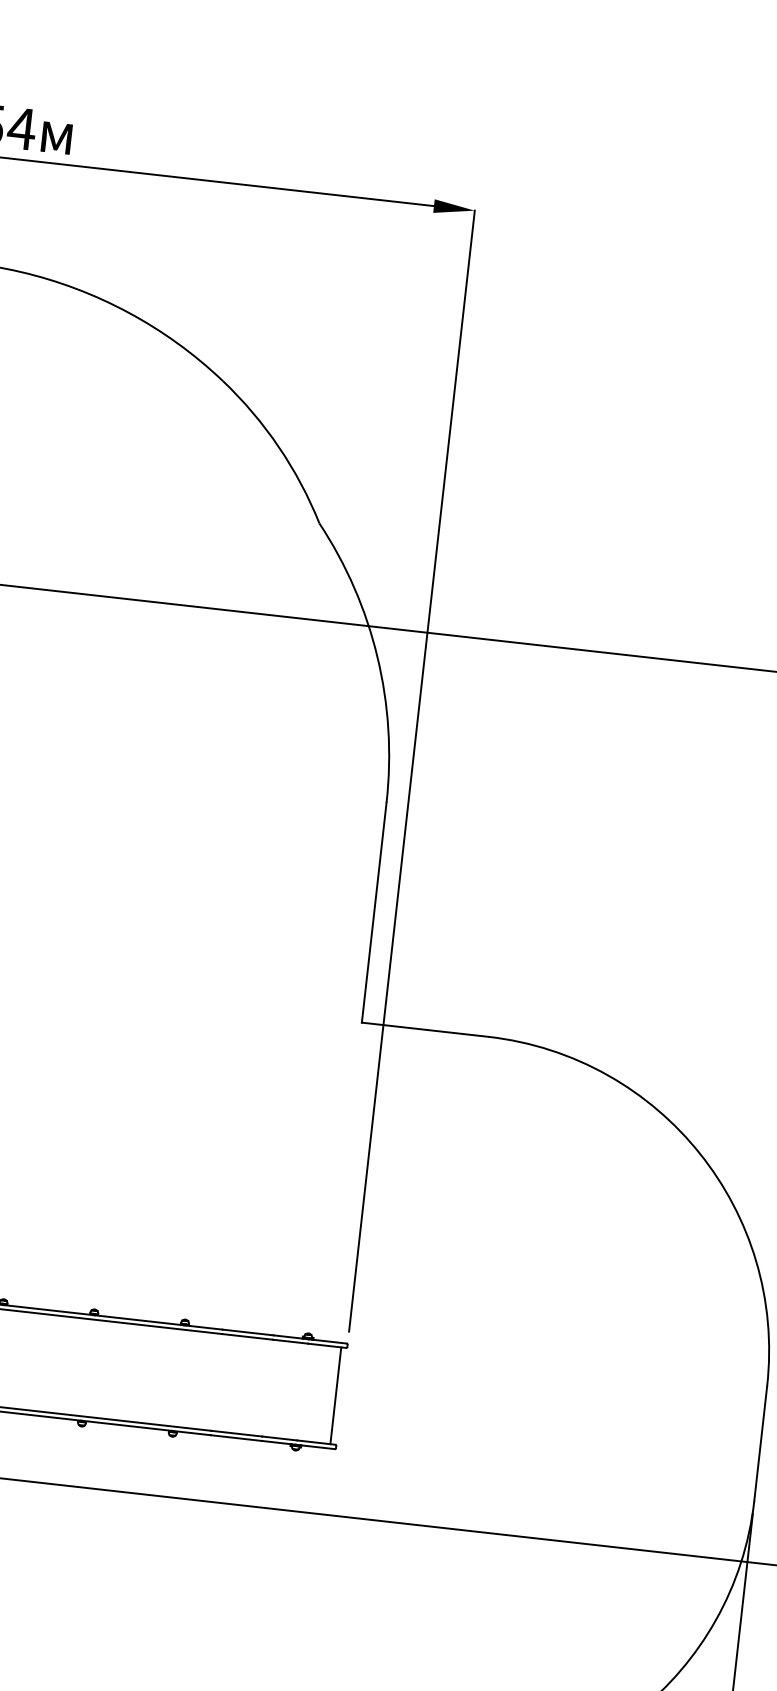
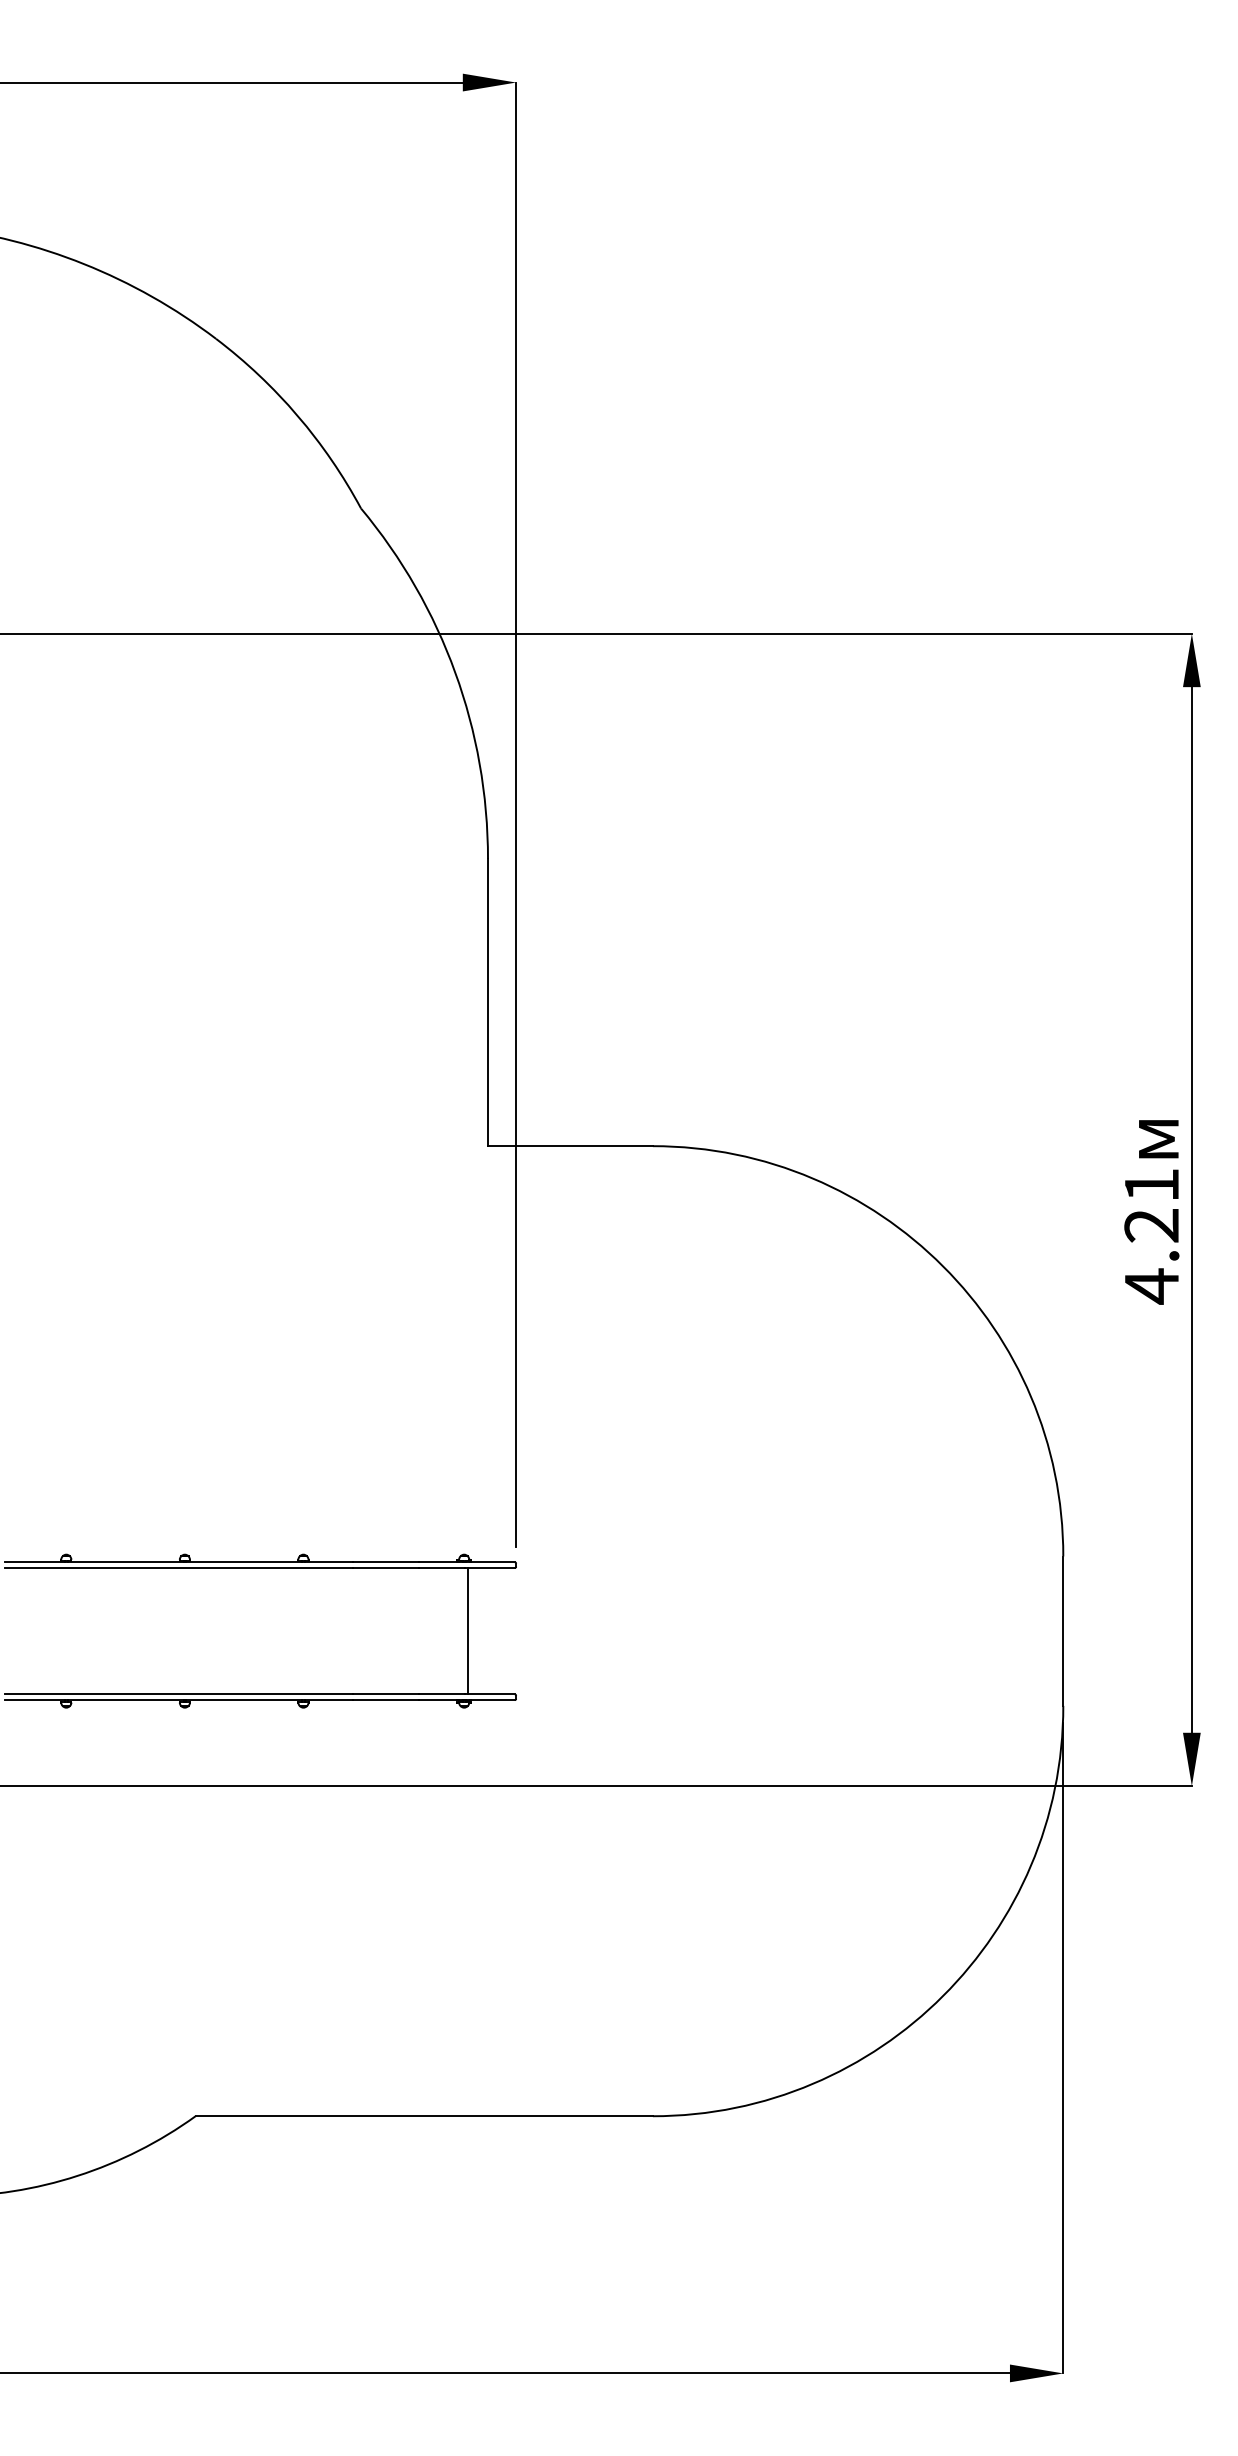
line: (335, 1396) -> (468, 1631), moved

